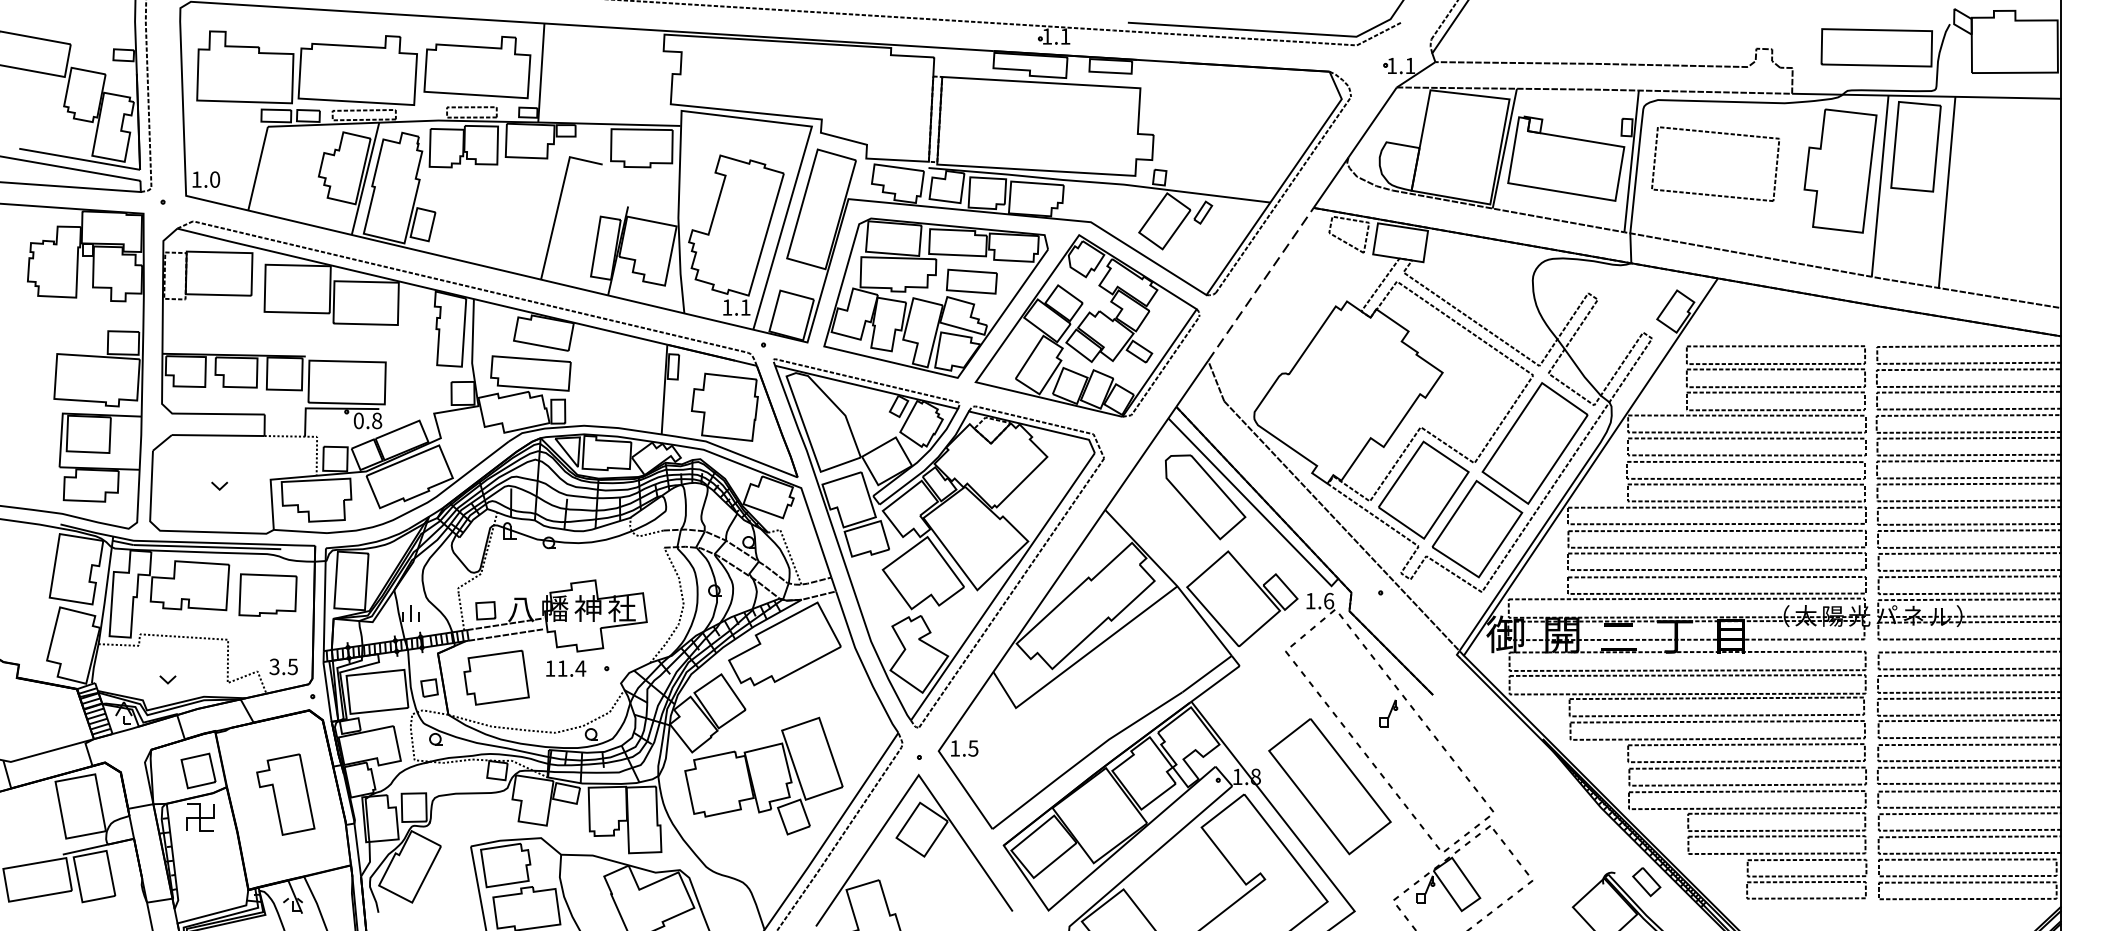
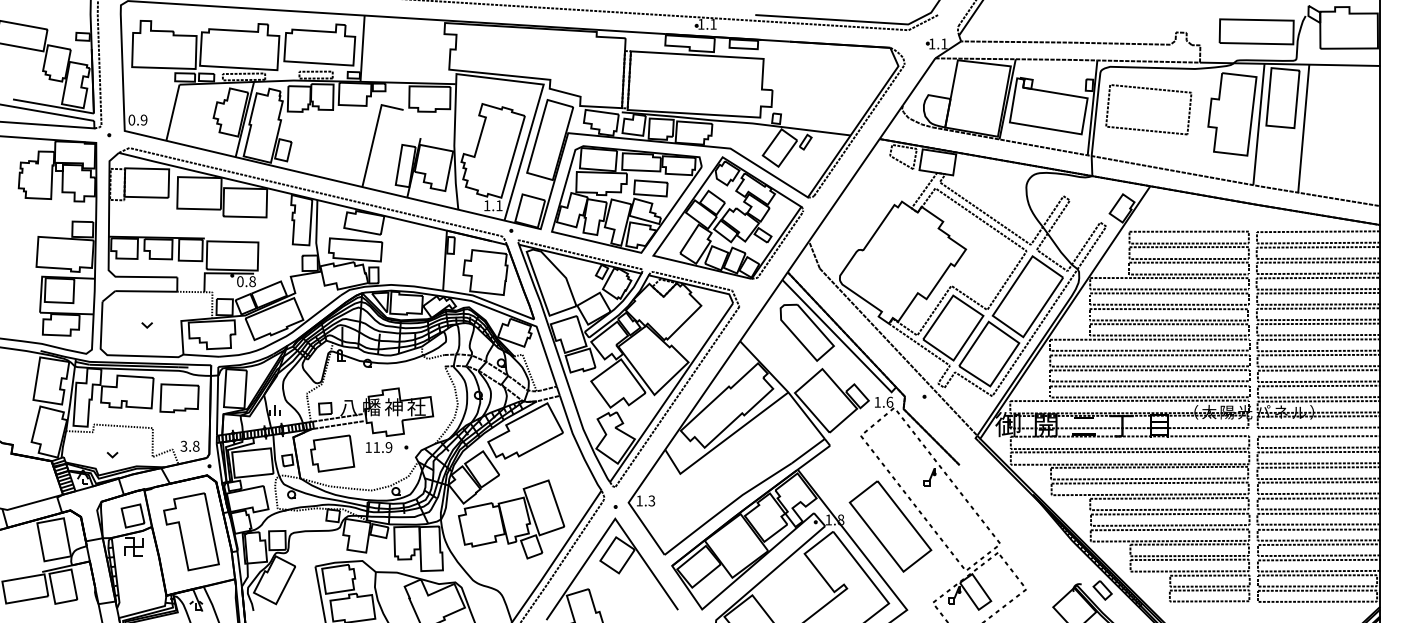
text: (205, 178) -> (137, 119), 1.0 -> 0.9
line: (1261, 283) -> (844, 189), dashed -> solid
text: (291, 665) -> (195, 445), 3.5 -> 3.8
text: (580, 668) -> (388, 447), 11.4 -> 11.9
text: (972, 747) -> (651, 500), 1.5 -> 1.3
part: (285, 794) -> (191, 531), size x1.43

